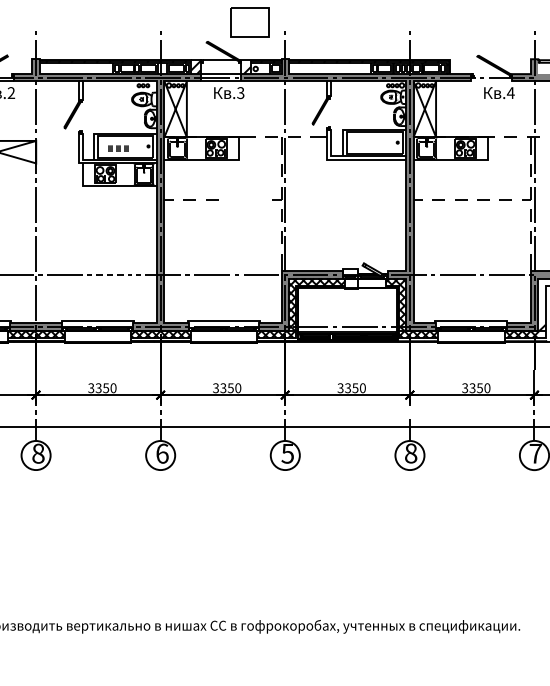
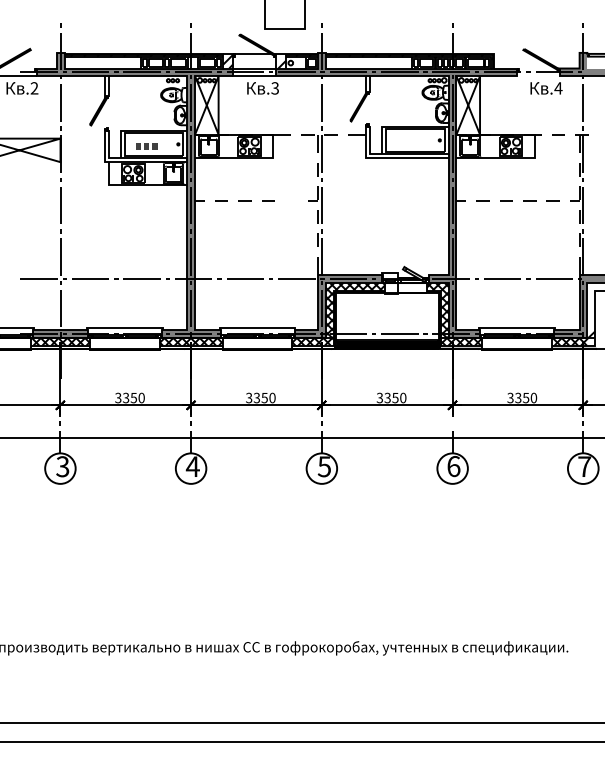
line: (234, 199) -> (268, 200), added
line: (114, 275) -> (142, 279), dashed -> solid
text: (38, 453) -> (62, 466), 8 -> 3
text: (161, 453) -> (192, 466), 6 -> 4
text: (410, 453) -> (453, 466), 8 -> 6

